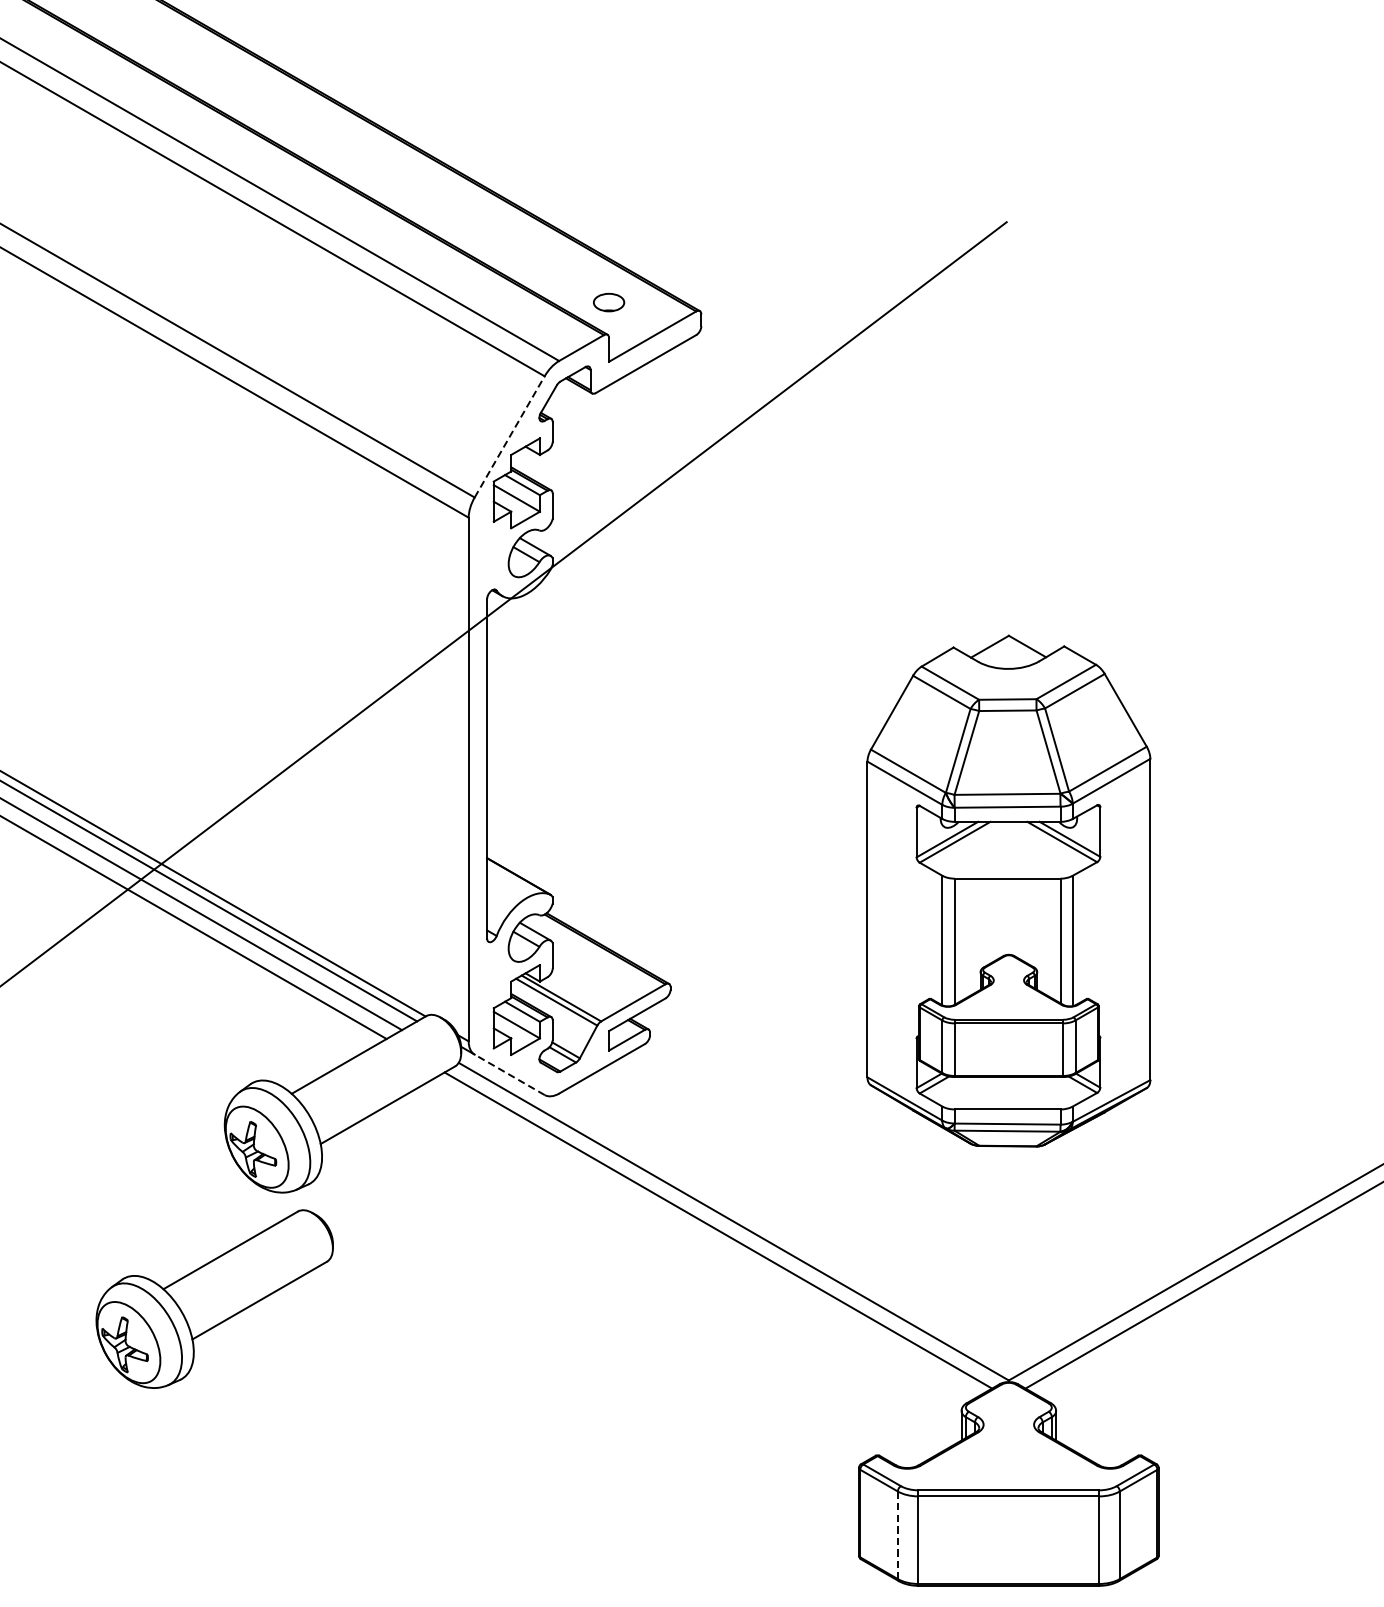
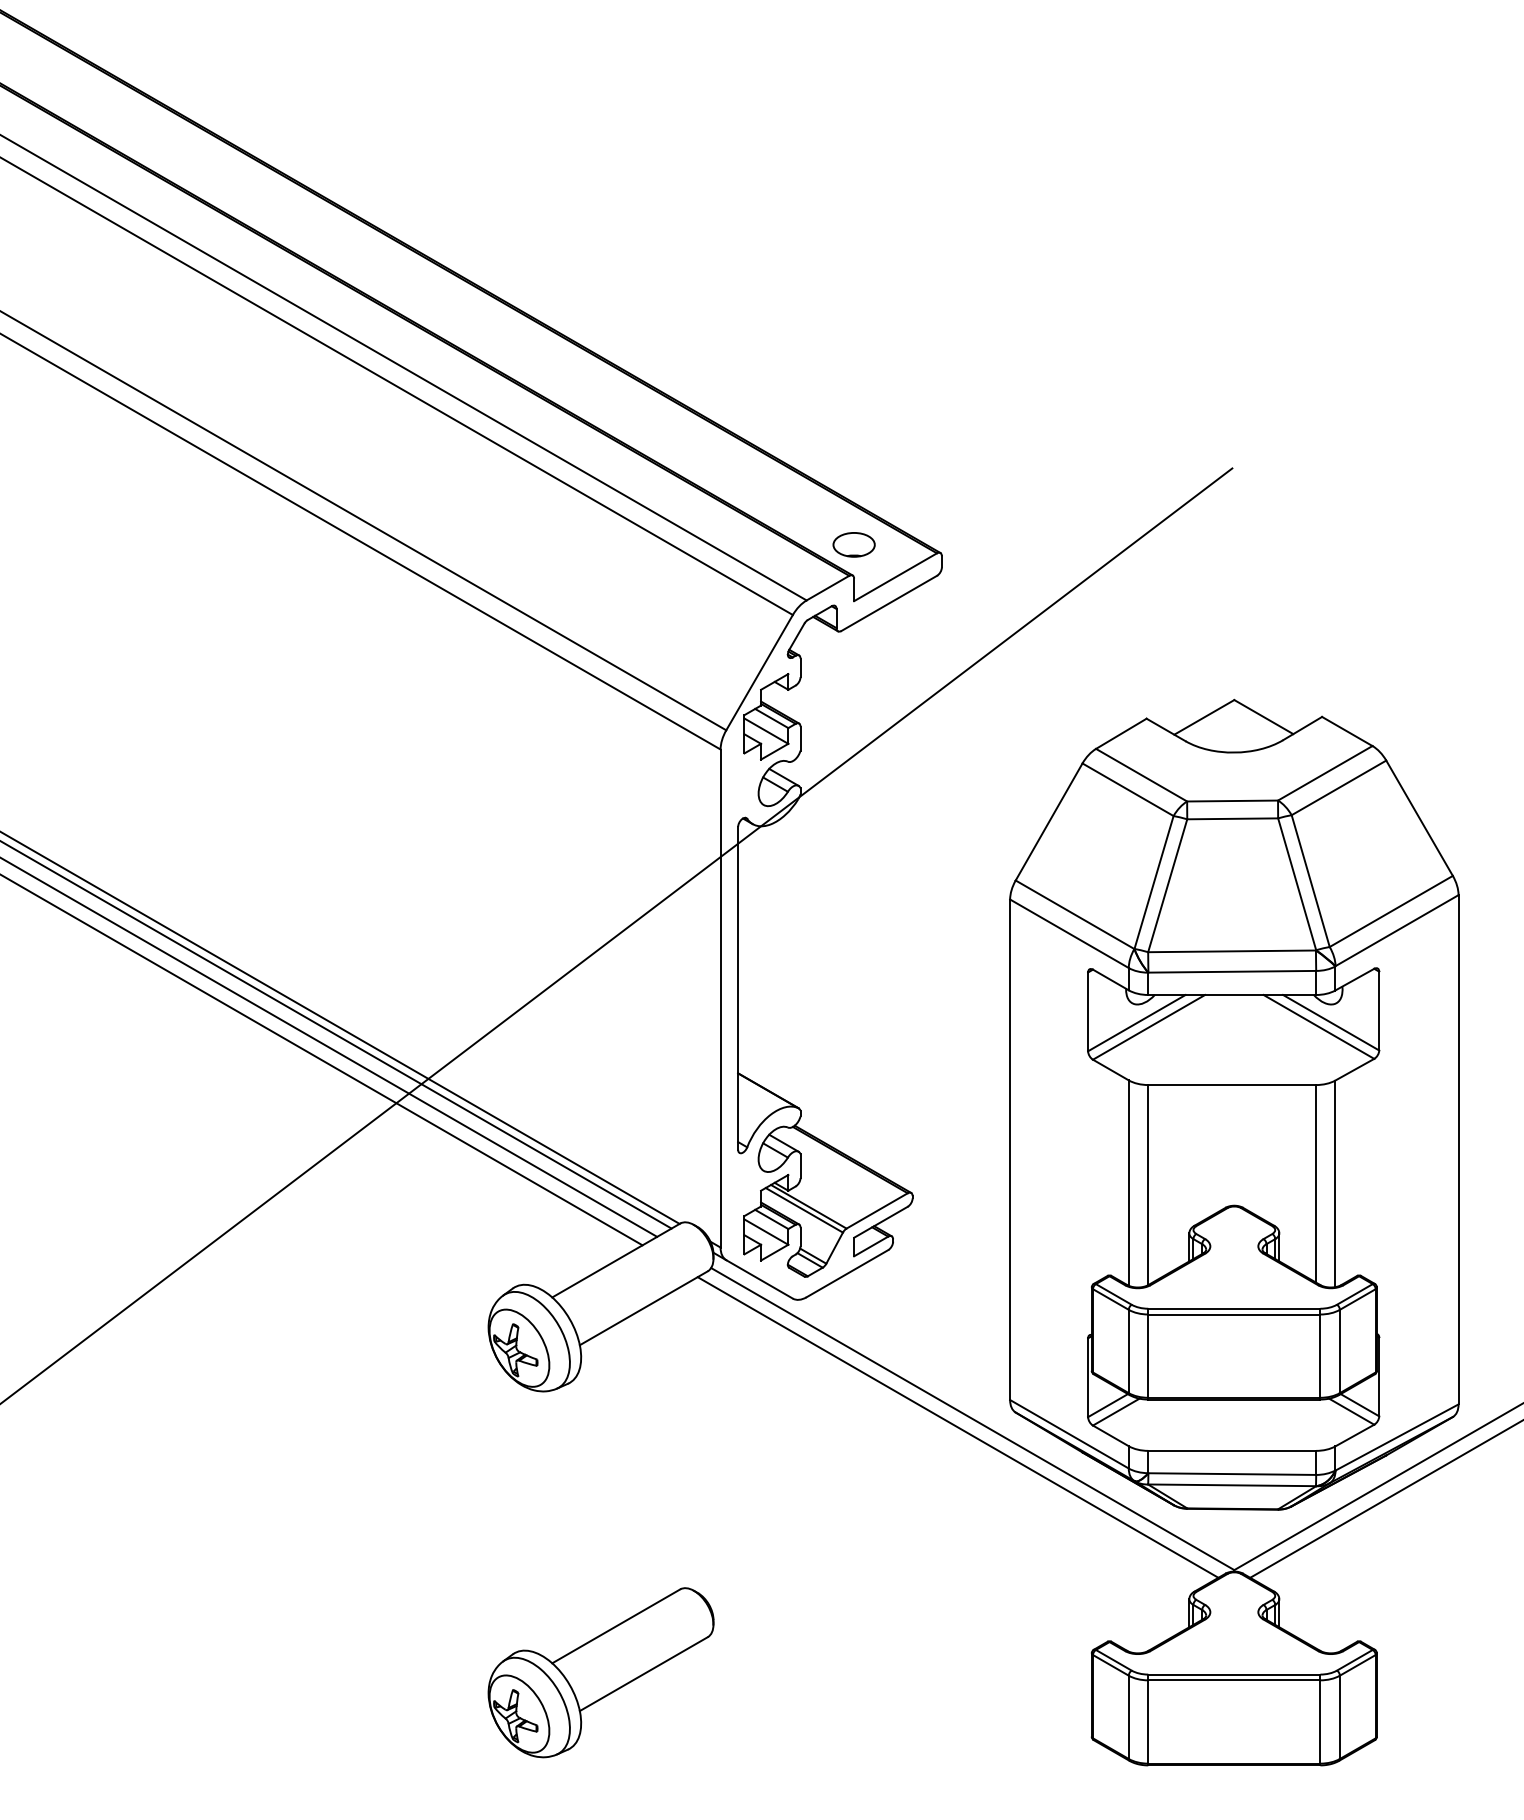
part: (608, 302) -> (853, 544), size x1.43
line: (509, 436) -> (759, 672), dashed -> solid
part: (1009, 890) -> (1234, 1104), size x1.67
line: (509, 1074) -> (759, 1279), dashed -> solid
part: (214, 1298) -> (600, 1672), moved
line: (897, 1535) -> (1128, 1717), dashed -> solid

